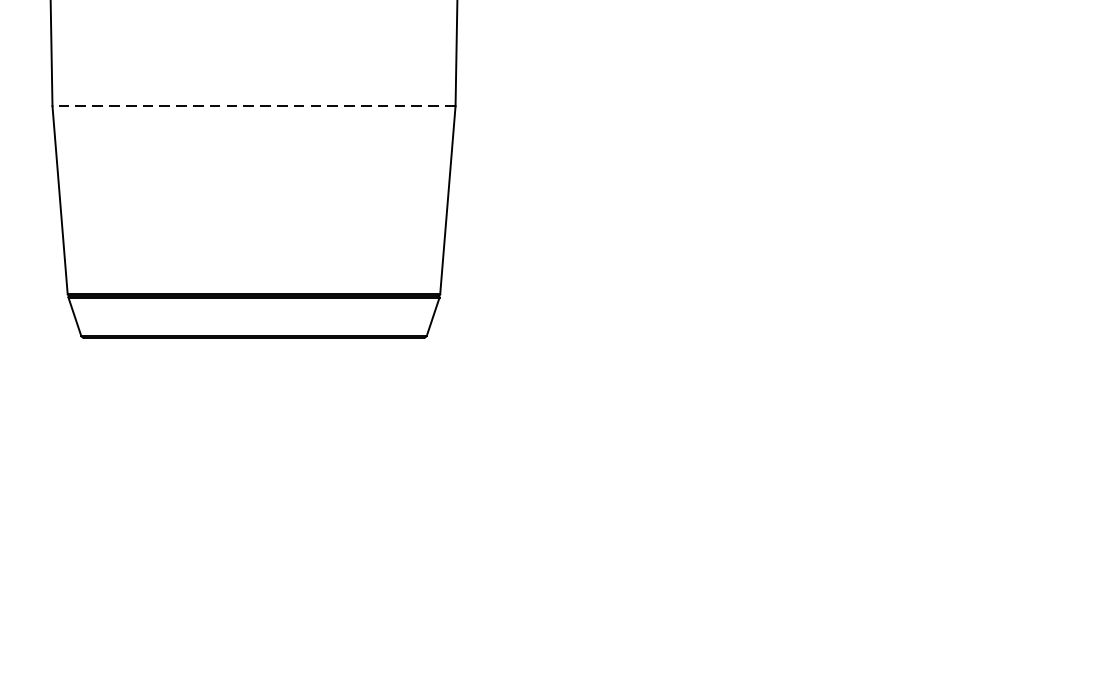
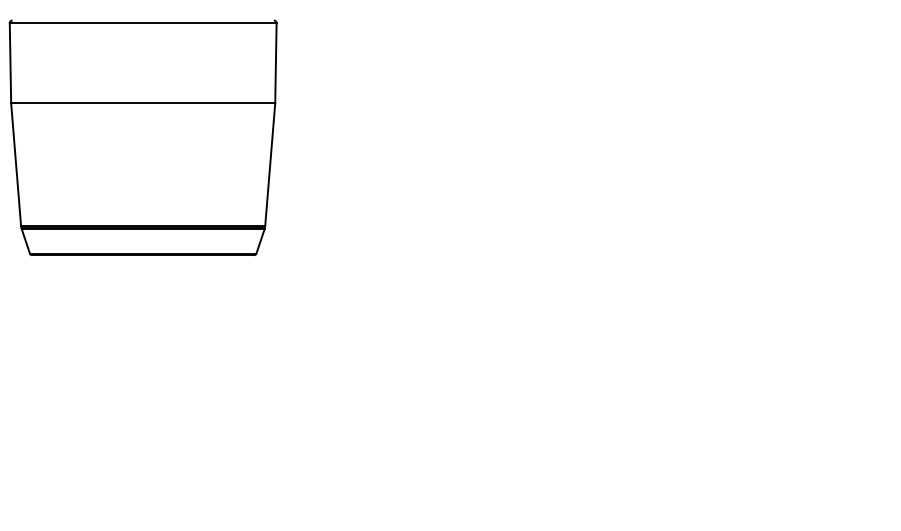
line: (252, 106) -> (142, 103), dashed -> solid

